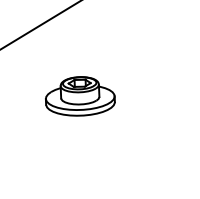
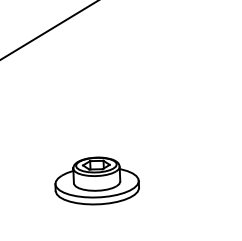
part: (80, 96) -> (97, 181), moved

